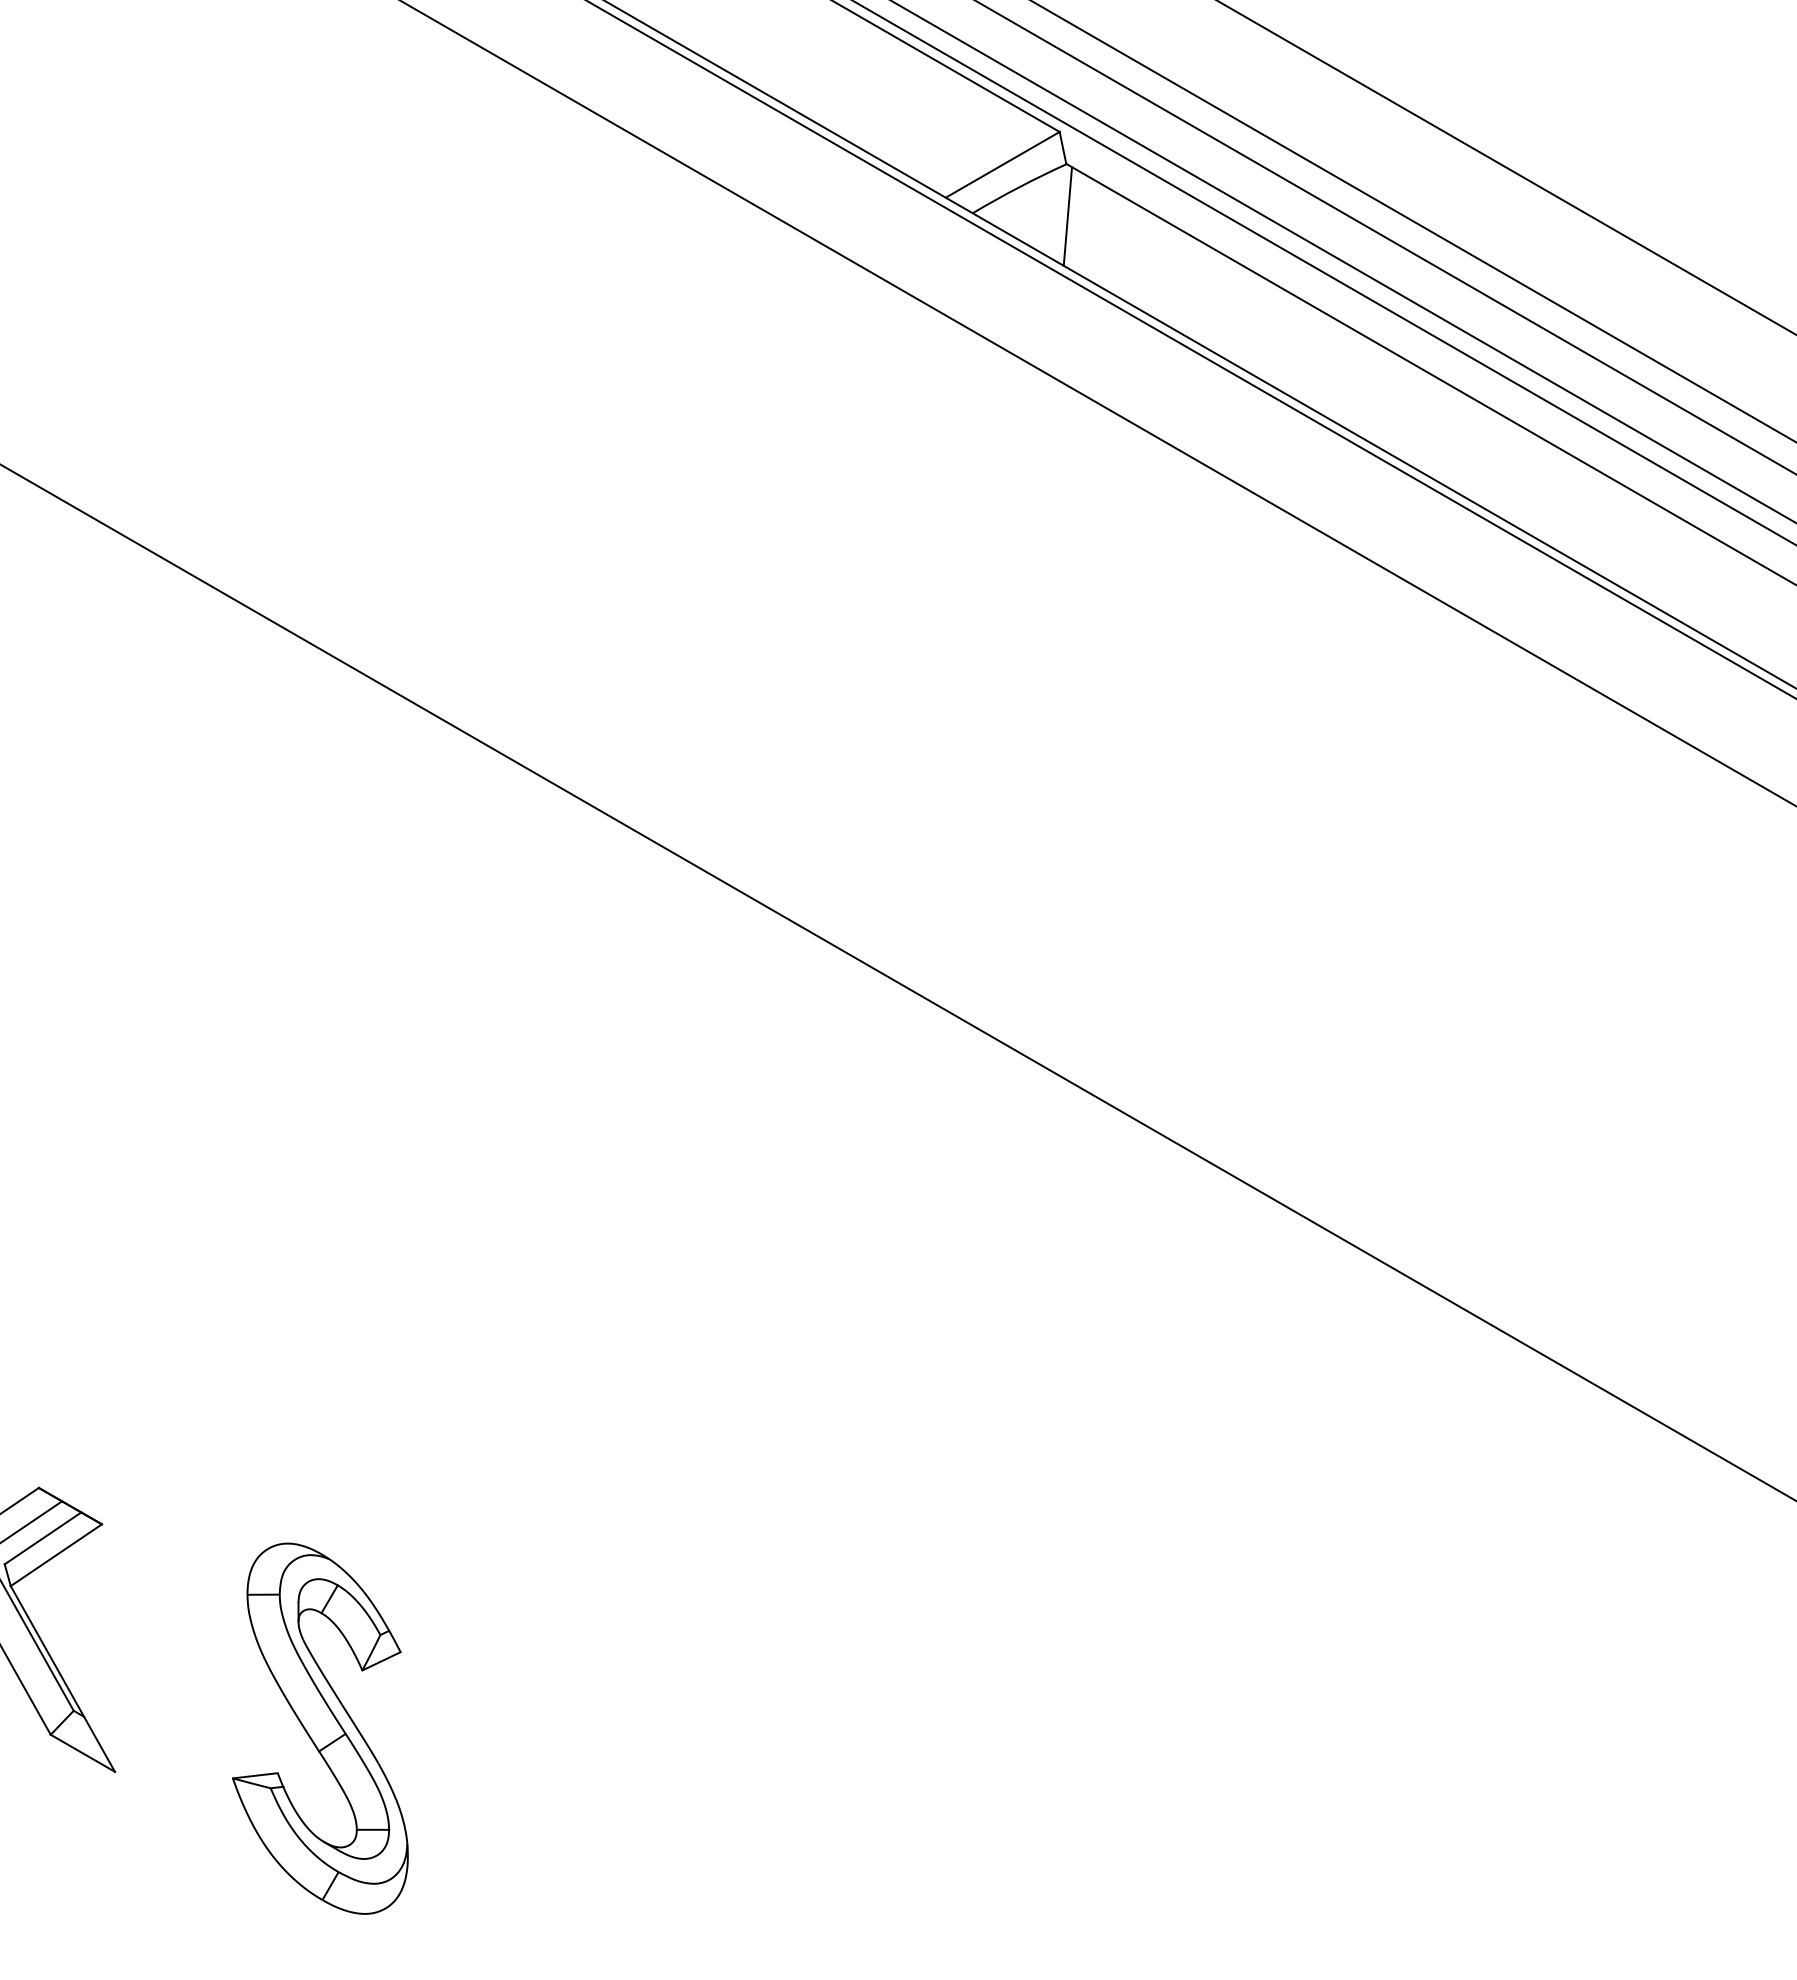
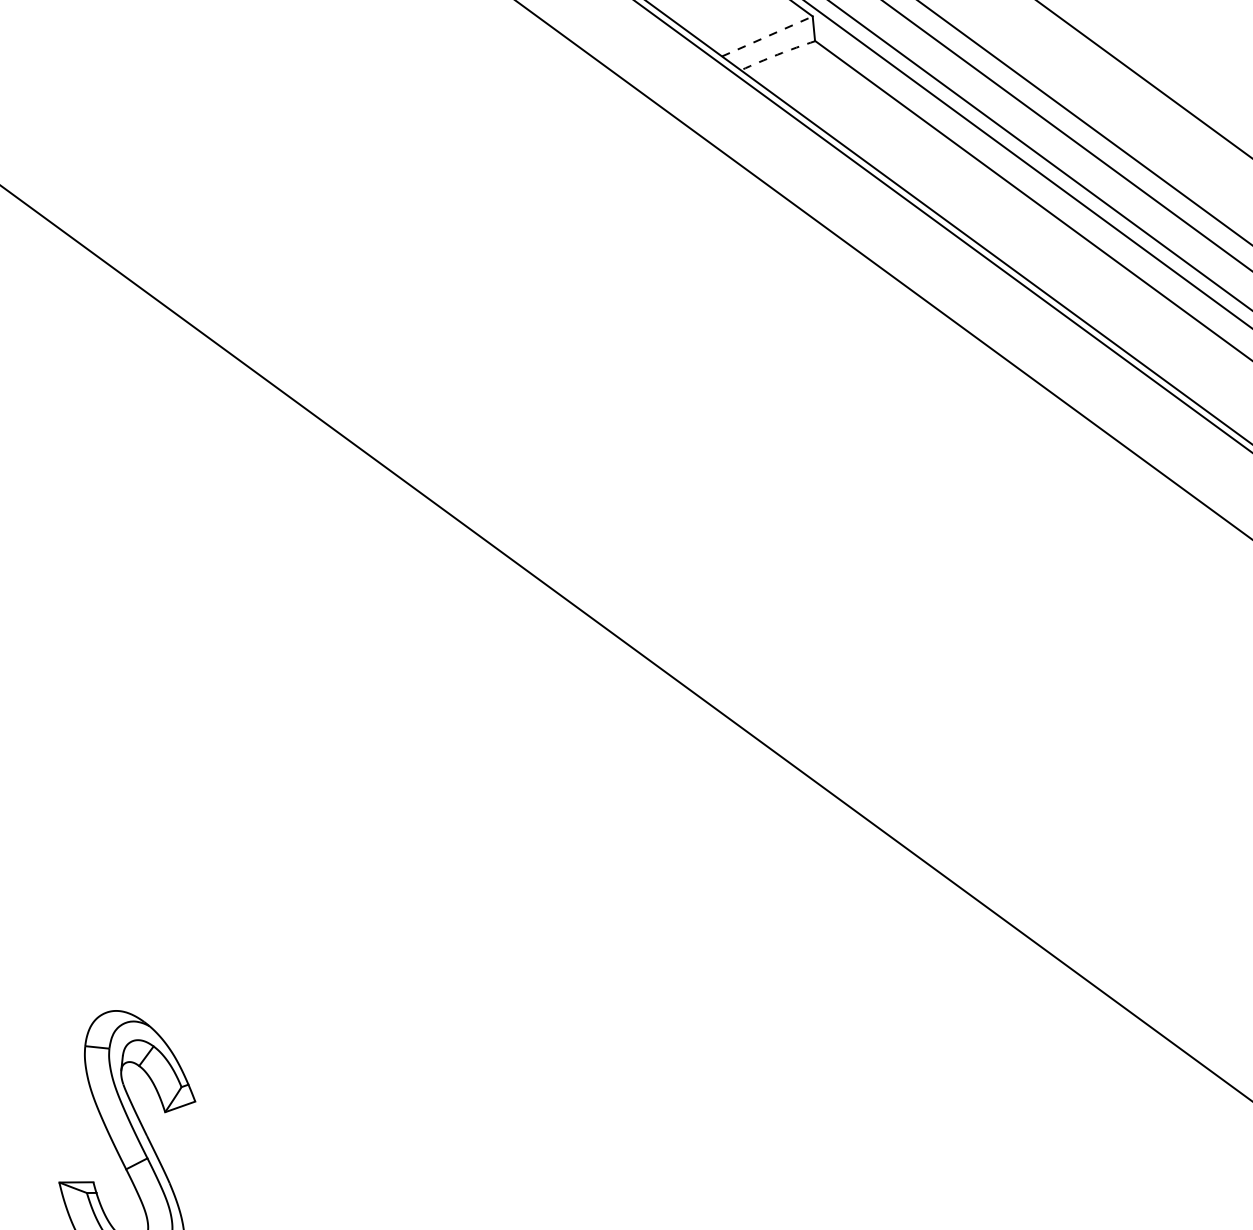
line: (1002, 164) -> (767, 36), solid -> dashed
arc: (1019, 187) -> (778, 54), solid -> dashed
line: (1067, 216) -> (811, 80), removed

